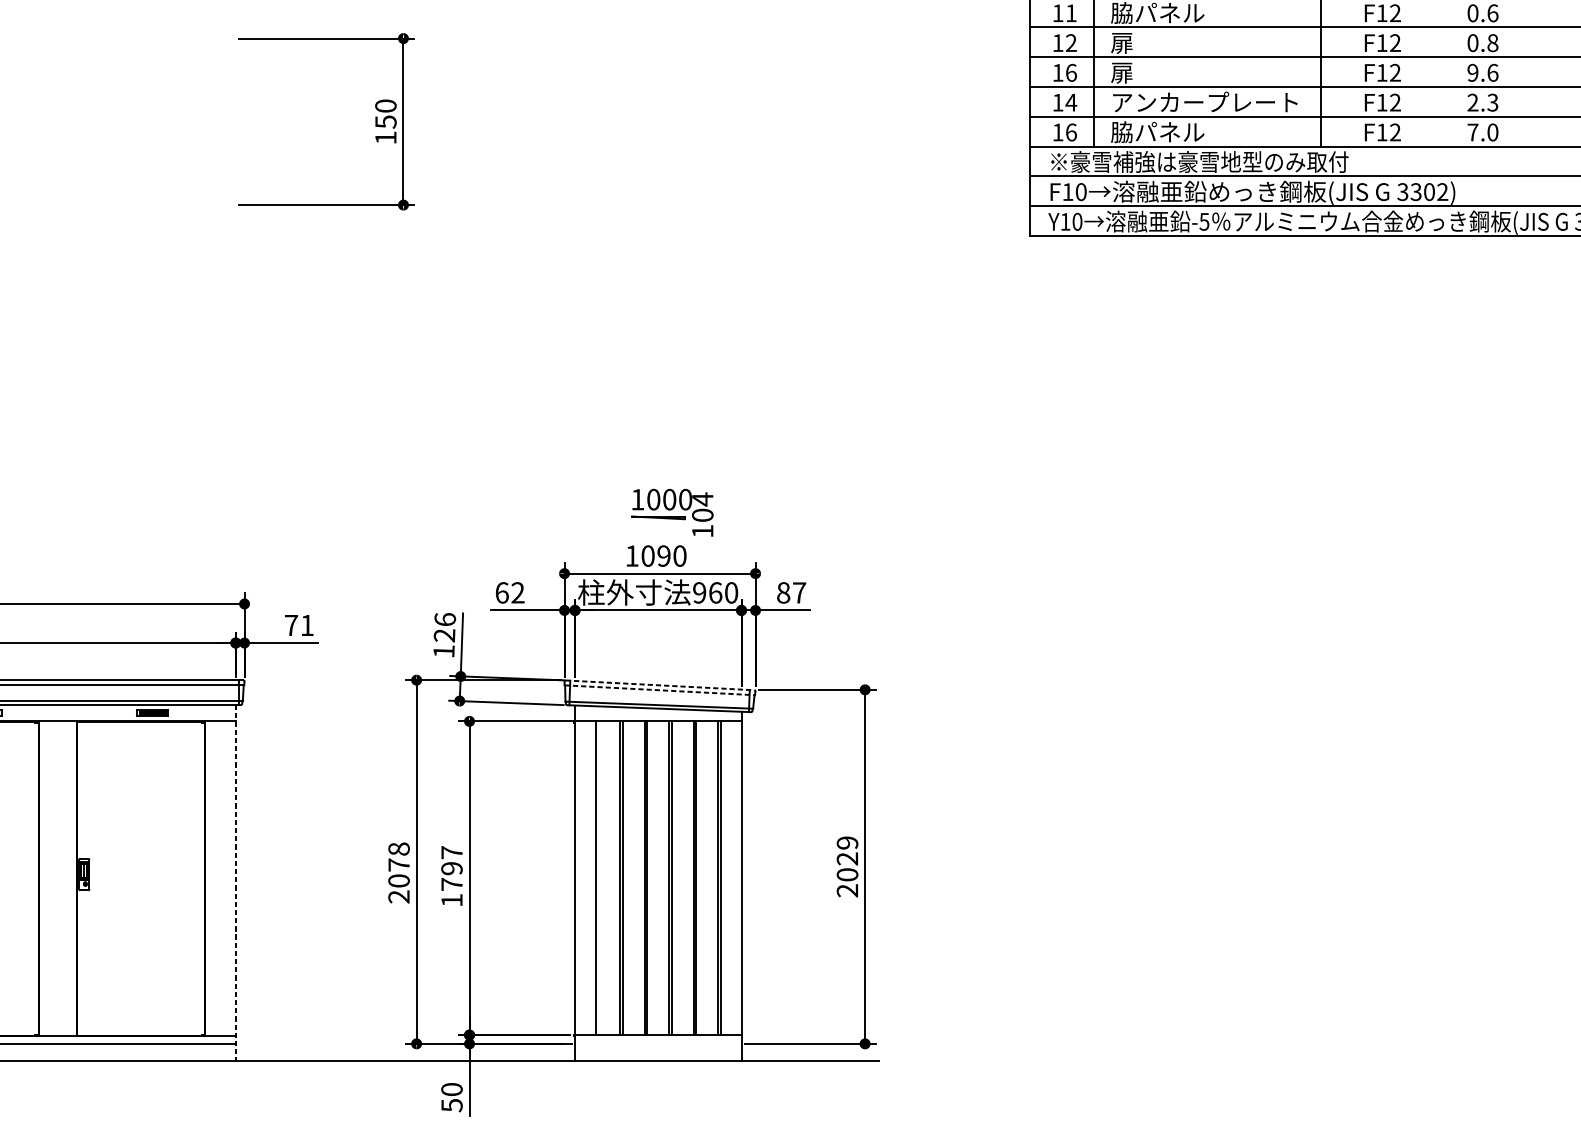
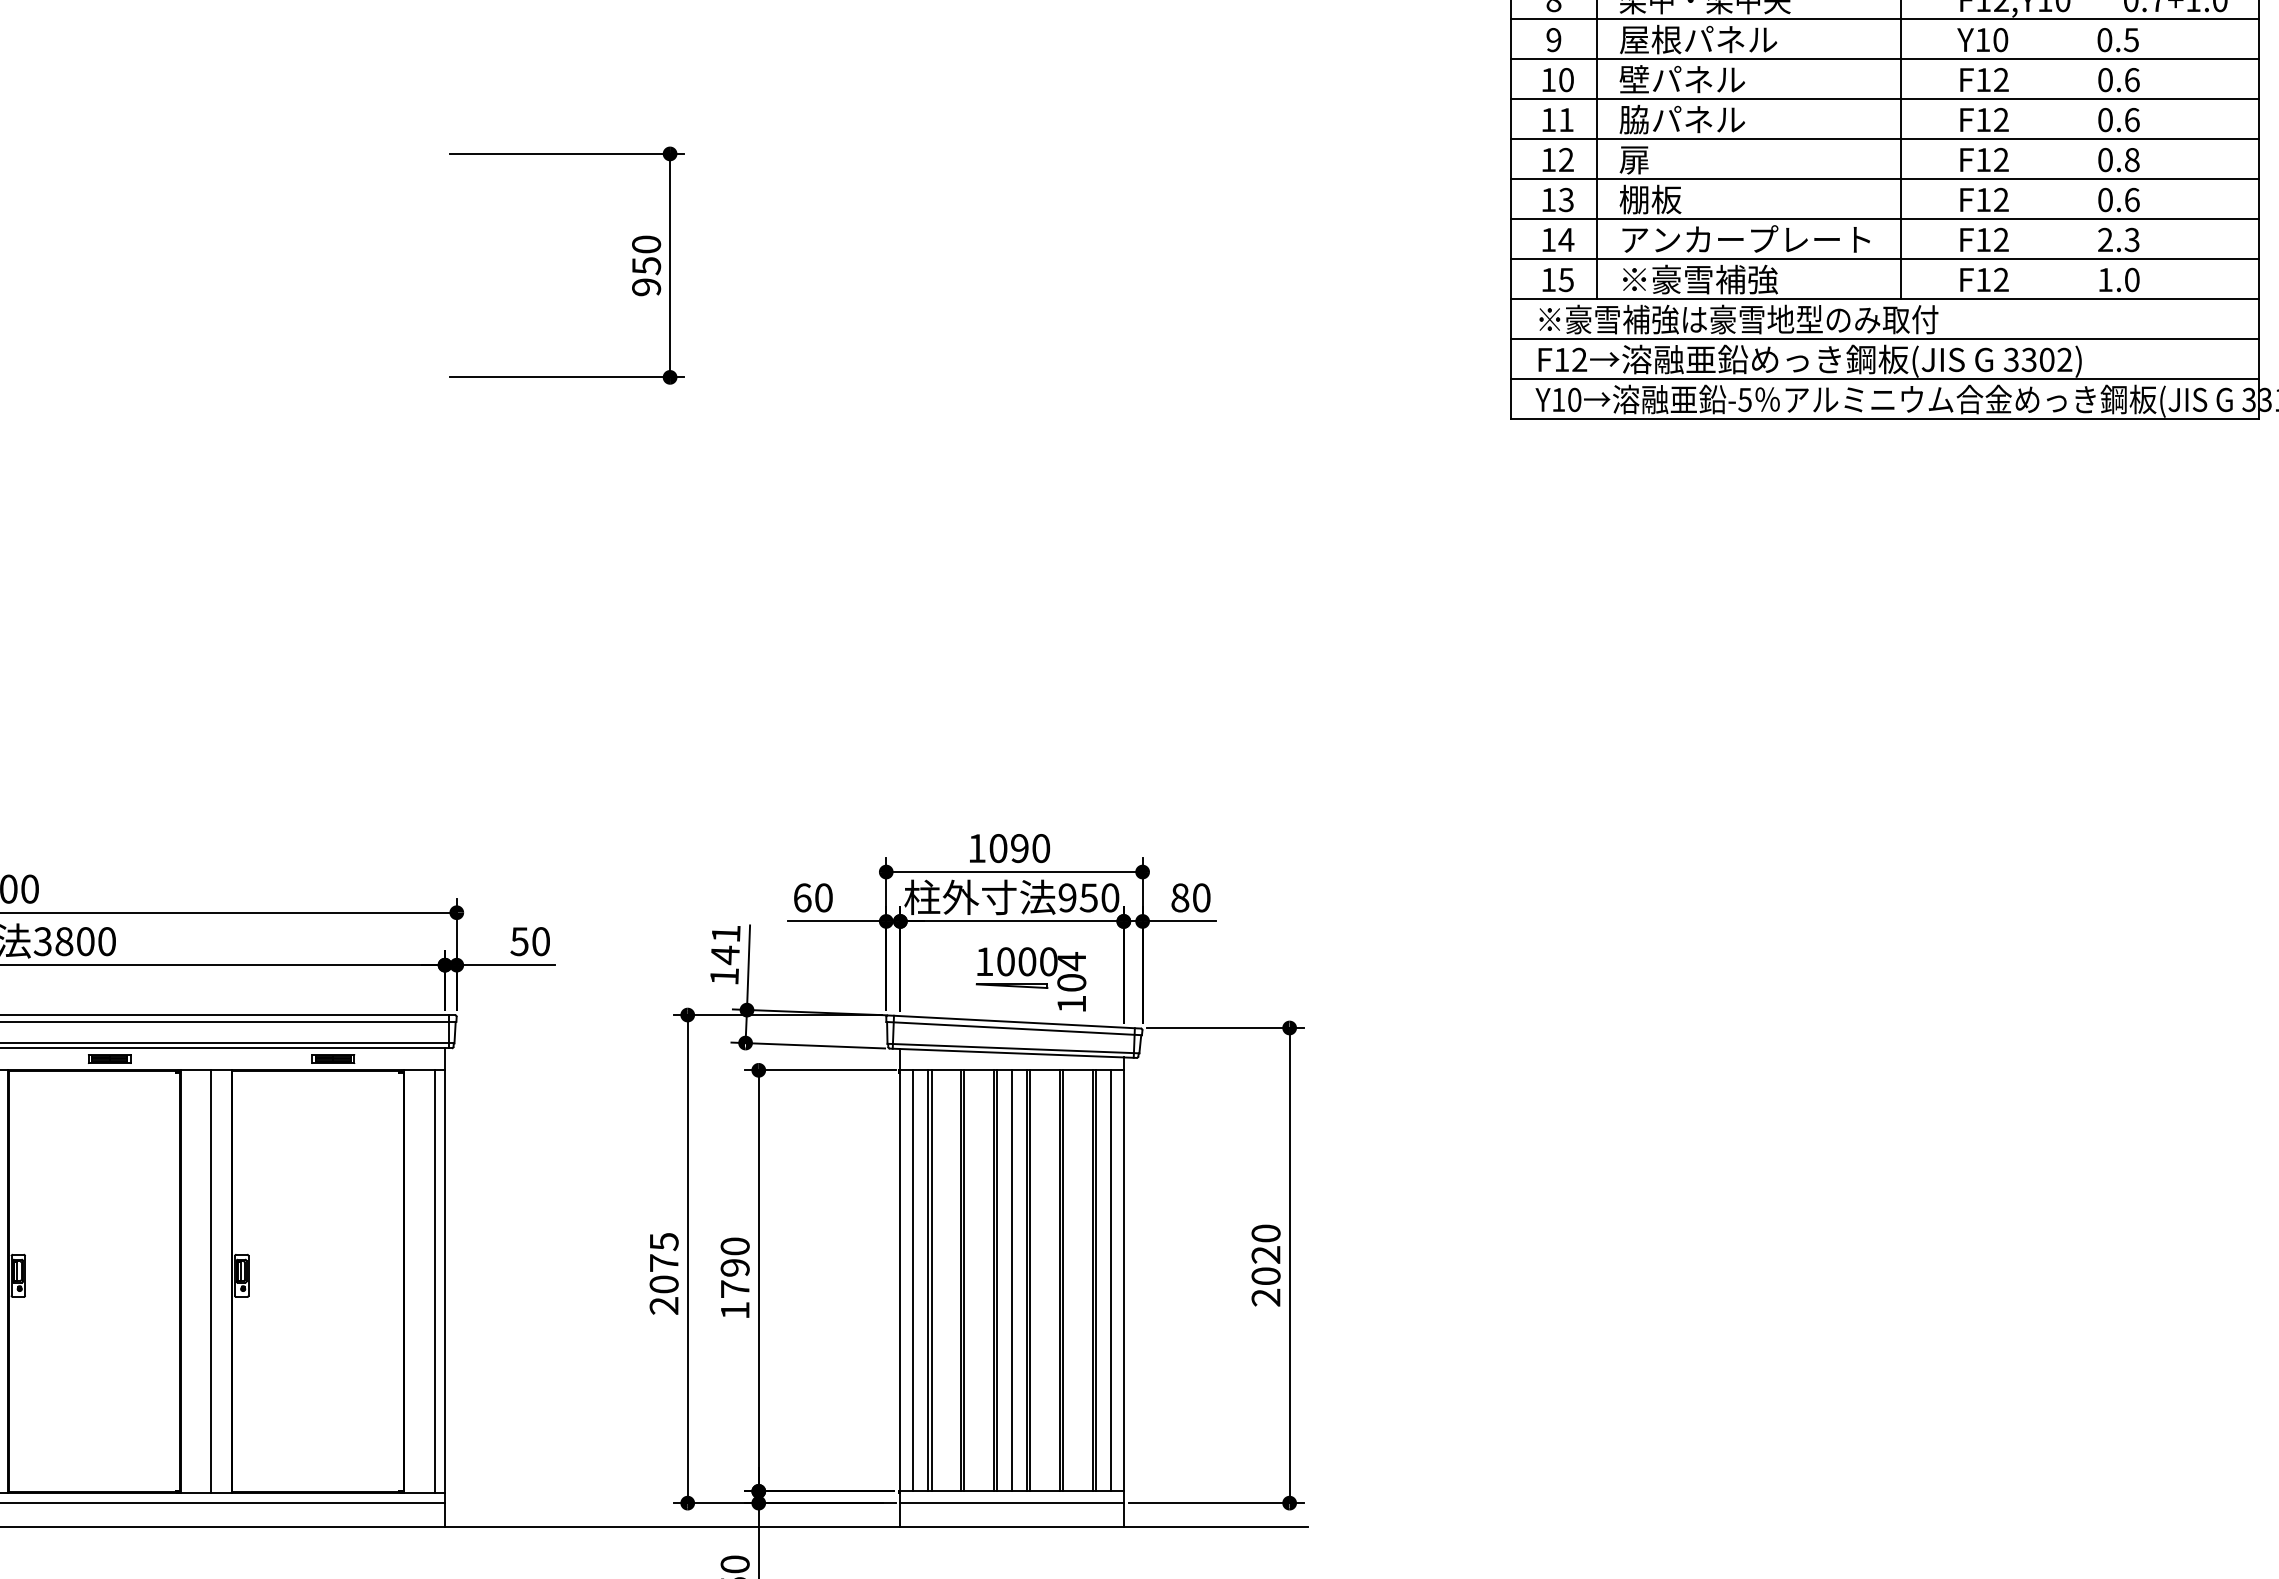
text: (1071, 72) -> (1566, 199), 16 -> 13
text: (1133, 72) -> (1650, 199), 扉 -> 棚板
text: (1472, 73) -> (2105, 200), 9.6 -> 0.6
text: (1071, 132) -> (1566, 279), 16 -> 15
text: (1169, 132) -> (1698, 279), 脇パネル -> ※豪雪補強
text: (1472, 132) -> (2105, 279), 7.0 -> 1.0
text: (385, 138) -> (646, 287), 150 -> 950
text: (1081, 191) -> (1579, 359), F10 -> F12
part: (672, 512) -> (1030, 979), moved
text: (517, 592) -> (823, 897), 62 -> 60
text: (715, 592) -> (1088, 897), 960 -> 950
text: (799, 592) -> (1201, 897), 87 -> 80
text: (298, 625) -> (529, 941), 71 -> 50
text: (444, 628) -> (725, 945), 126 -> 141
line: (660, 685) -> (1014, 1022), dashed -> solid
line: (660, 690) -> (1014, 1028), dashed -> solid
text: (847, 842) -> (1265, 1233), 2029 -> 2020
text: (398, 848) -> (663, 1241), 2078 -> 2075
text: (451, 852) -> (734, 1246), 1797 -> 1790
line: (584, 877) -> (913, 1280), added
line: (598, 877) -> (931, 1280), added
line: (658, 877) -> (1012, 1280), added
line: (731, 877) -> (1110, 1280), added
line: (61, 878) -> (211, 1281), added
line: (227, 878) -> (434, 1281), added
line: (236, 883) -> (445, 1288), dashed -> solid
line: (657, 1044) -> (1011, 1503), added

